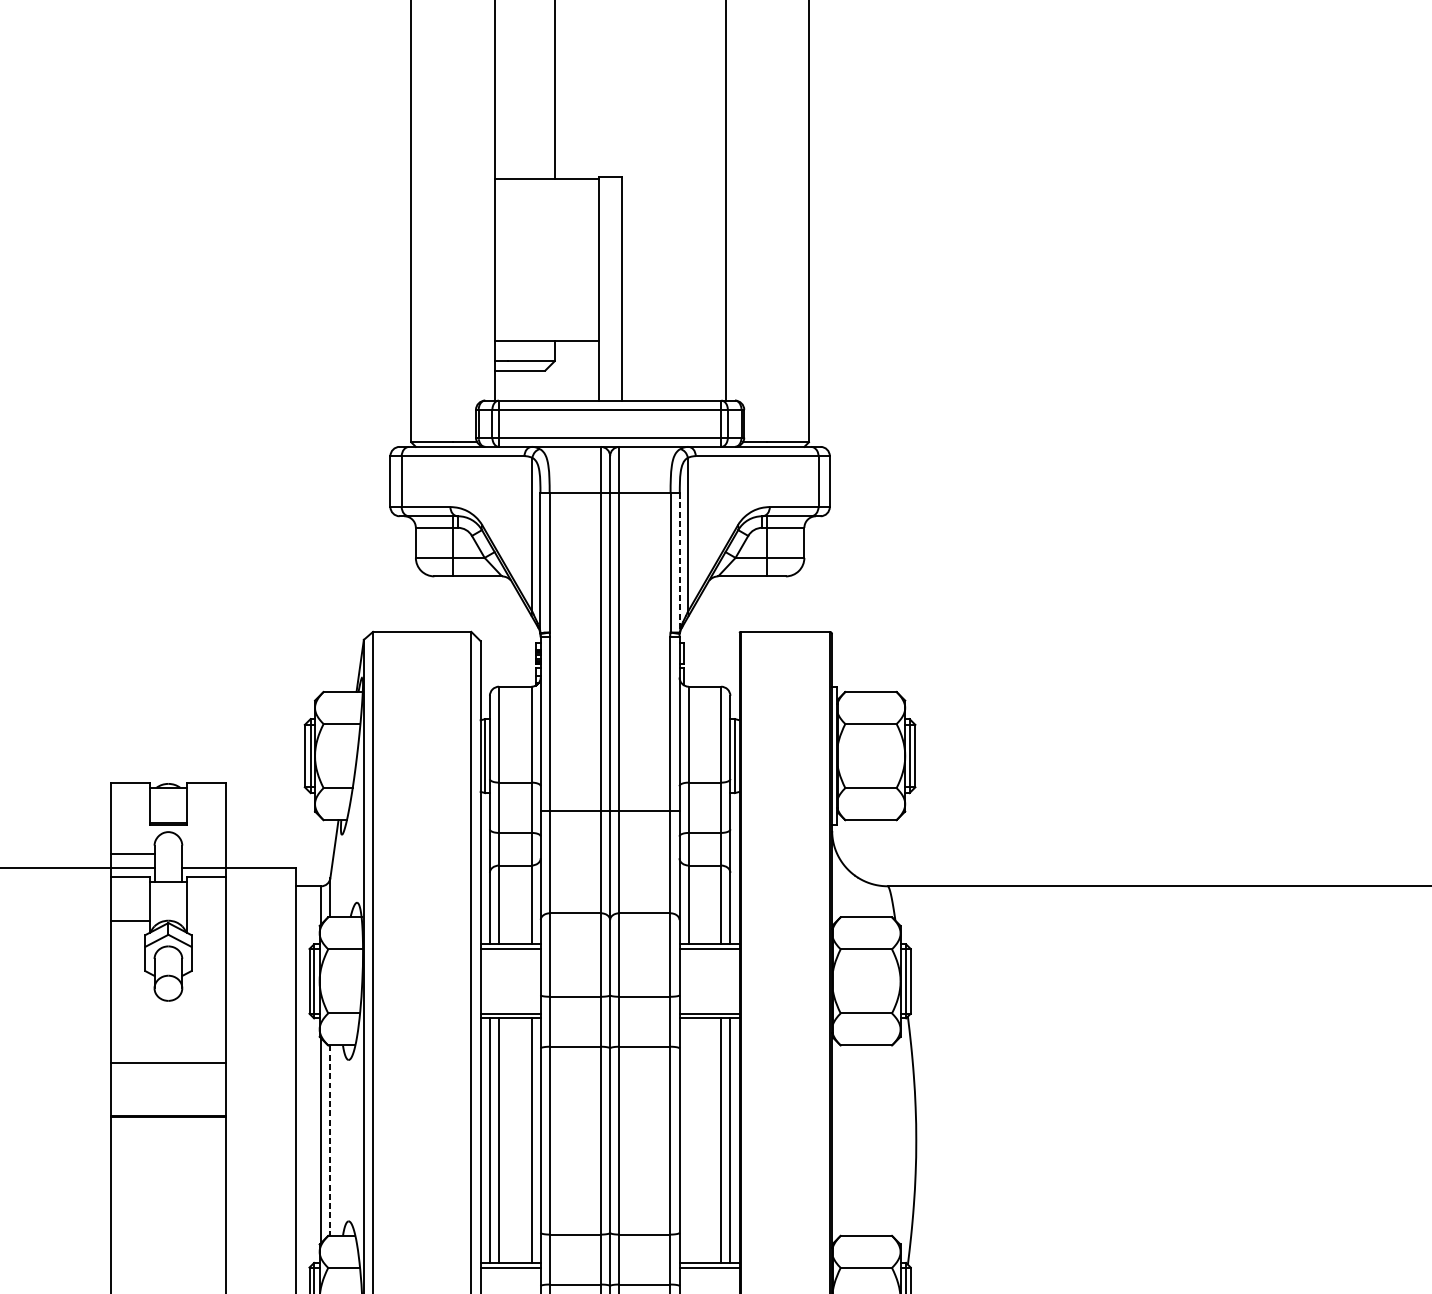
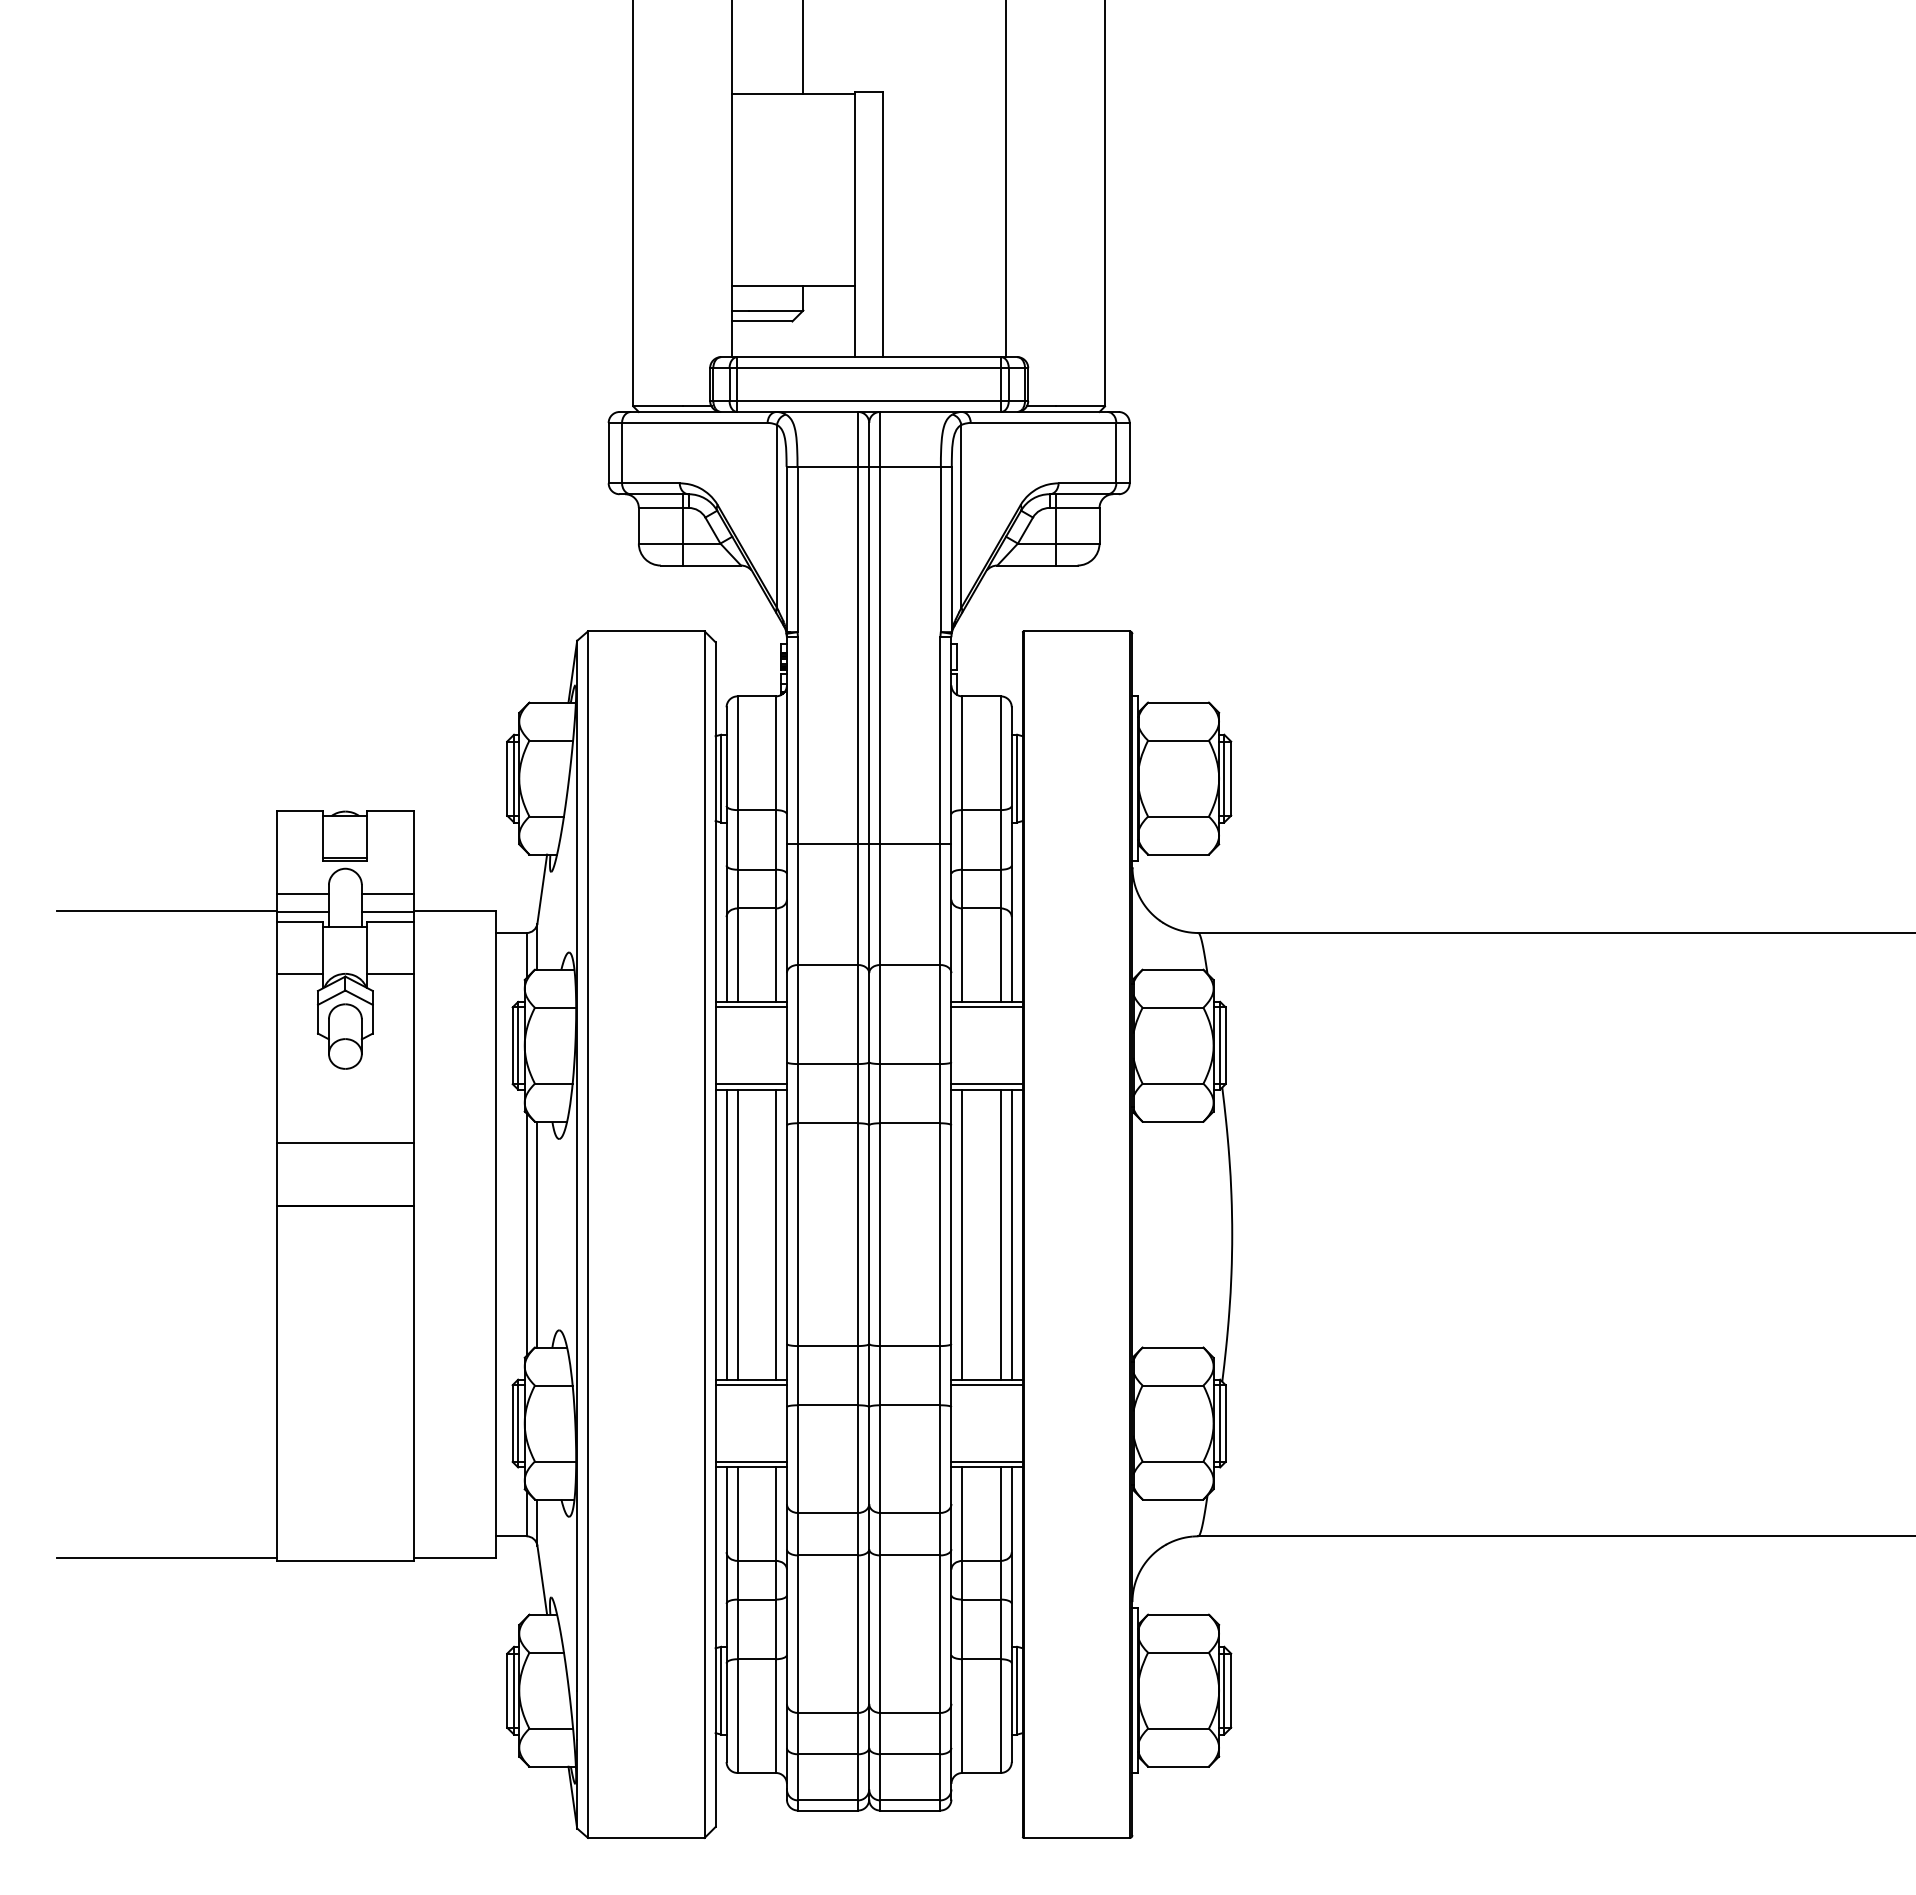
line: (679, 562) -> (951, 549), dashed -> solid
line: (203, 853) -> (387, 894), added
line: (206, 921) -> (390, 974), added
line: (330, 1140) -> (537, 1234), dashed -> solid
line: (688, 1140) -> (962, 1234), added

